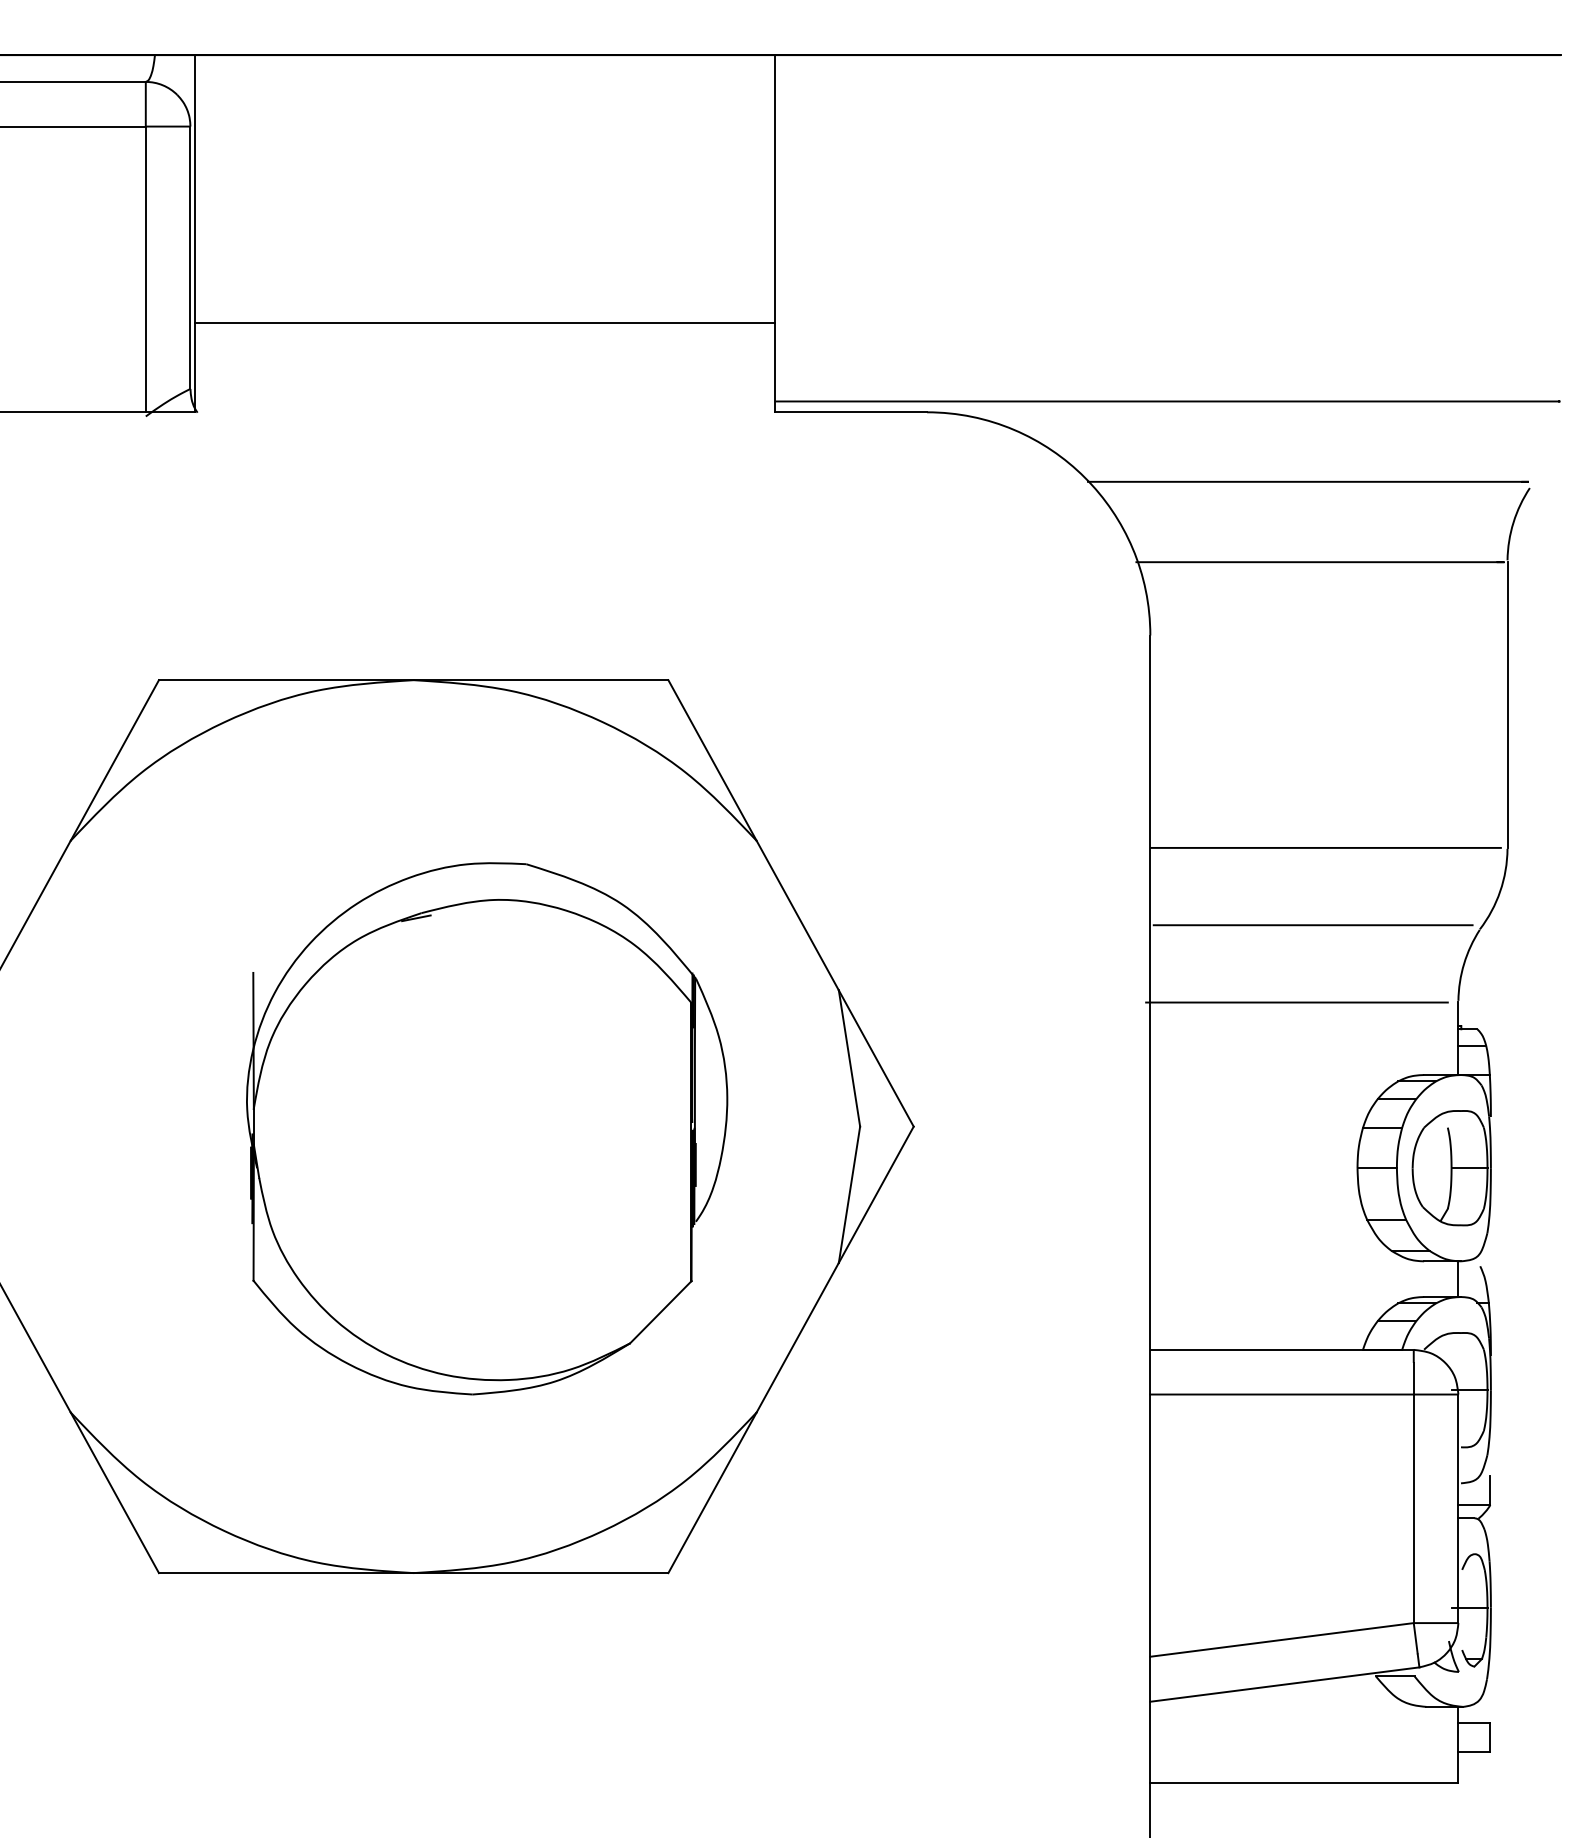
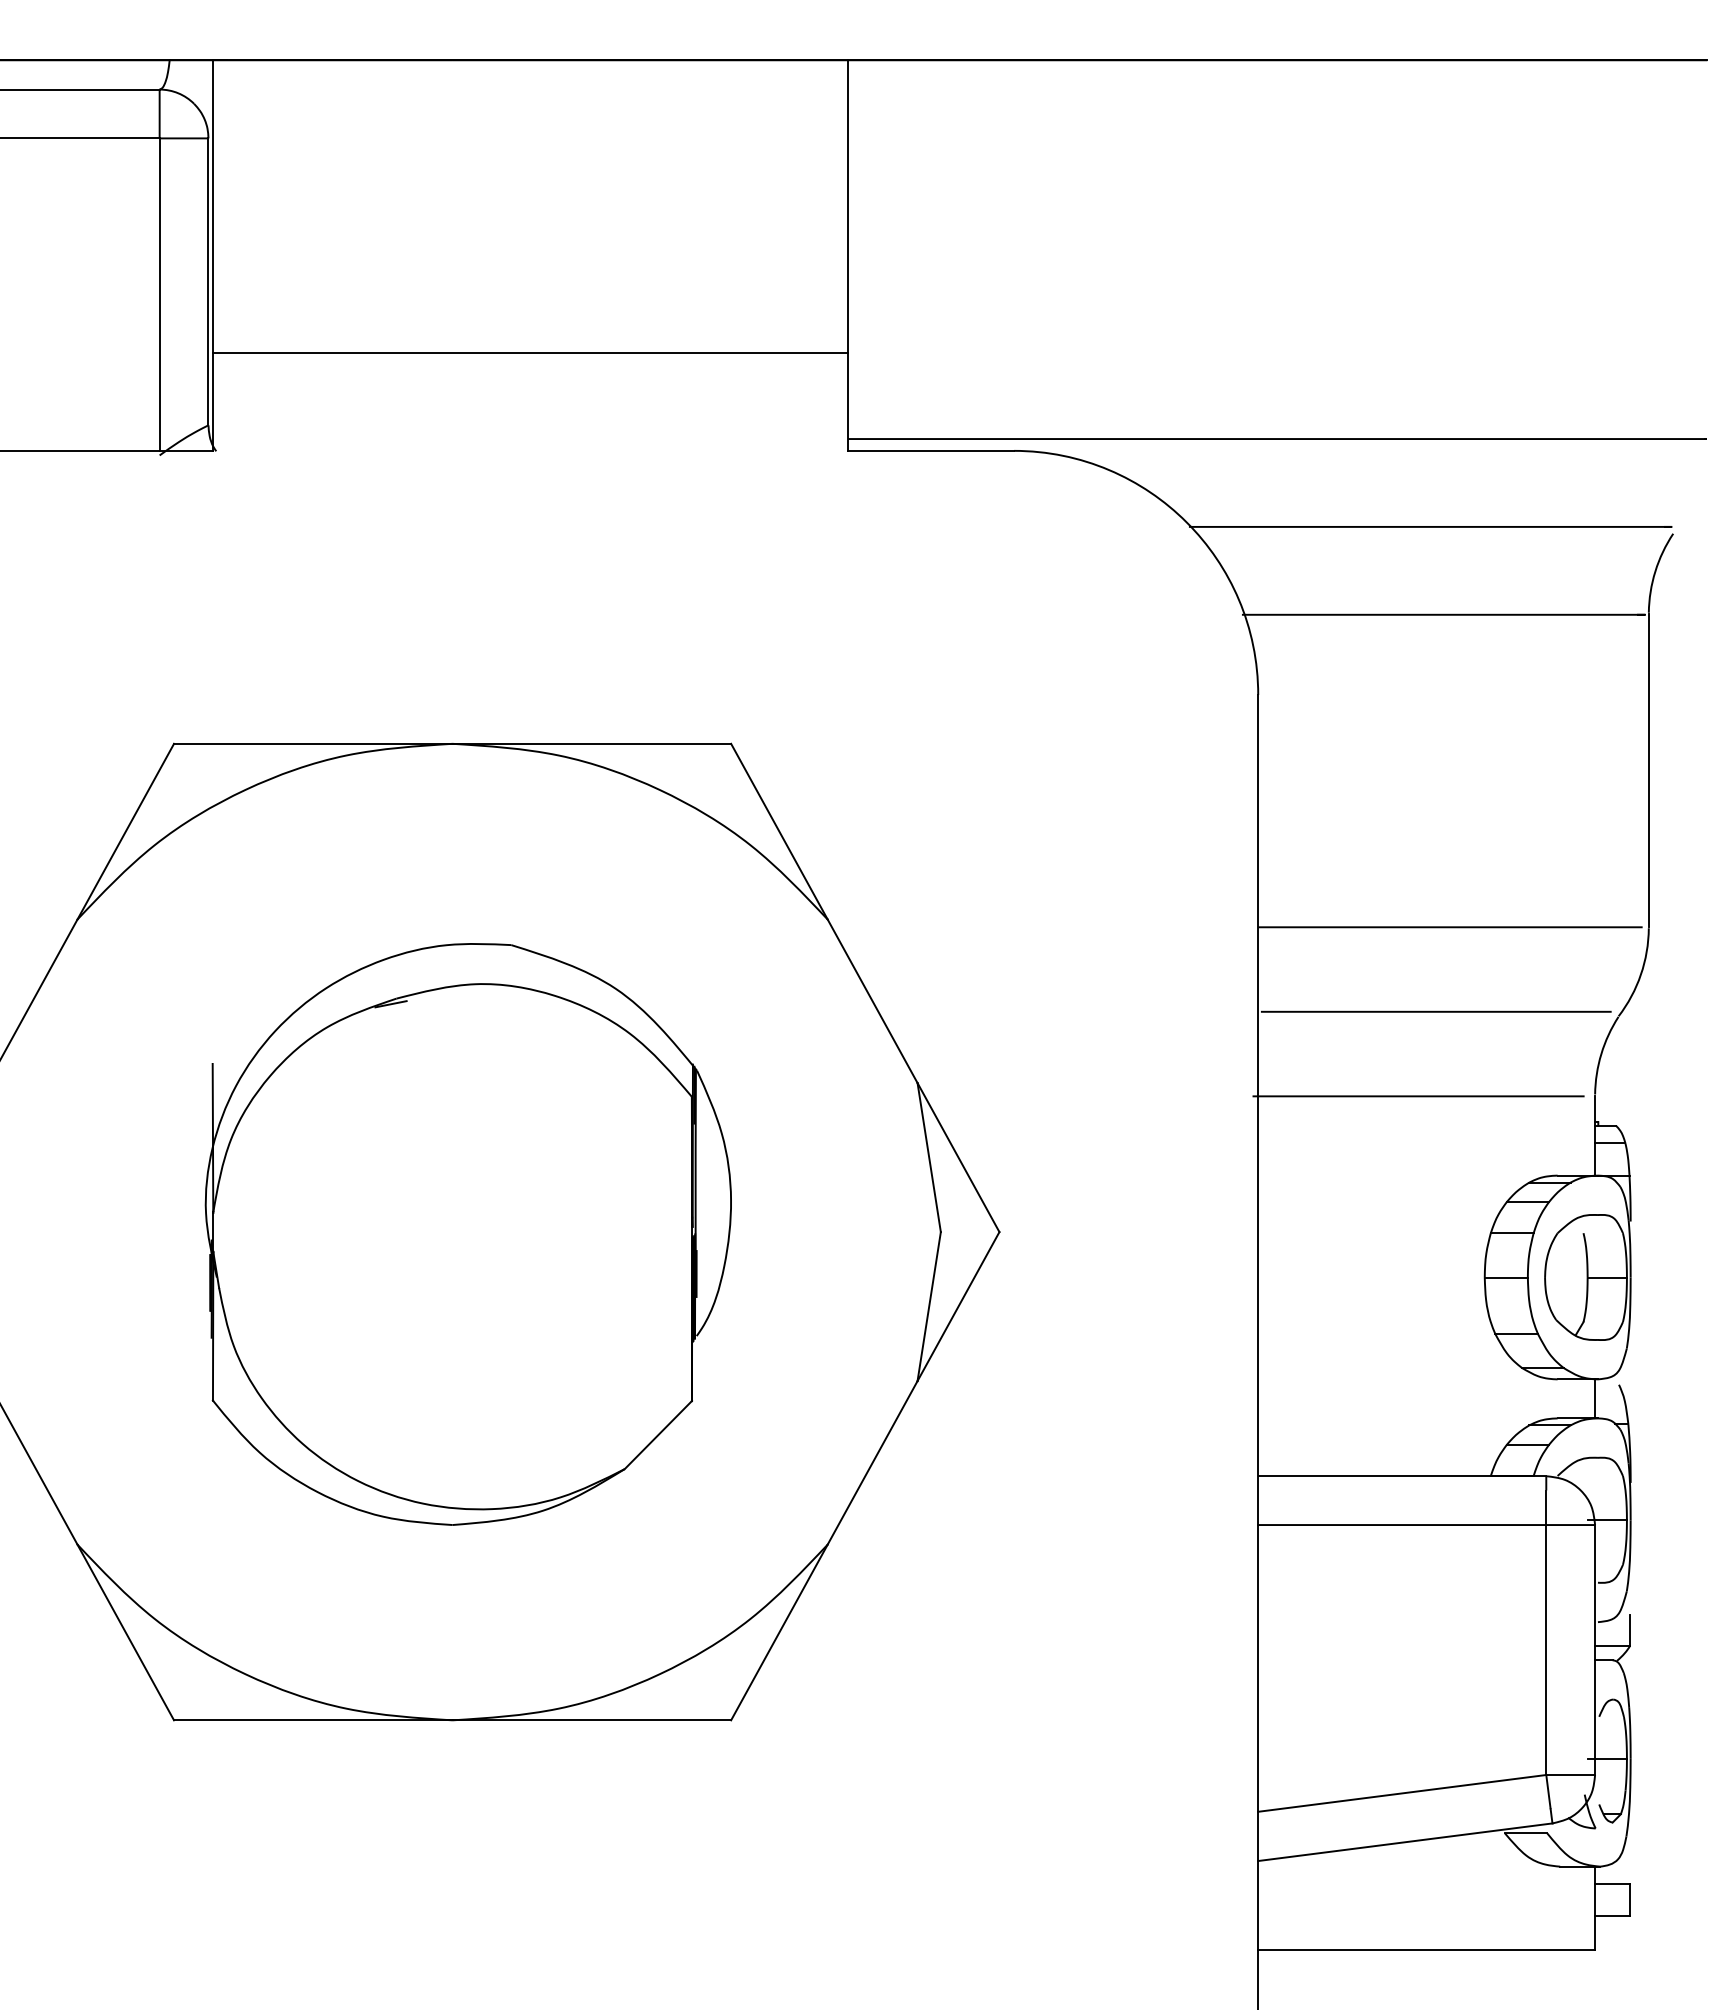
part: (487, 1128) -> (468, 1234), moved

